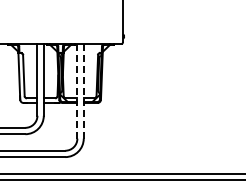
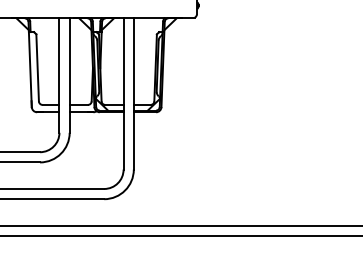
line: (77, 91) -> (123, 93), dashed -> solid
line: (83, 91) -> (133, 93), dashed -> solid

